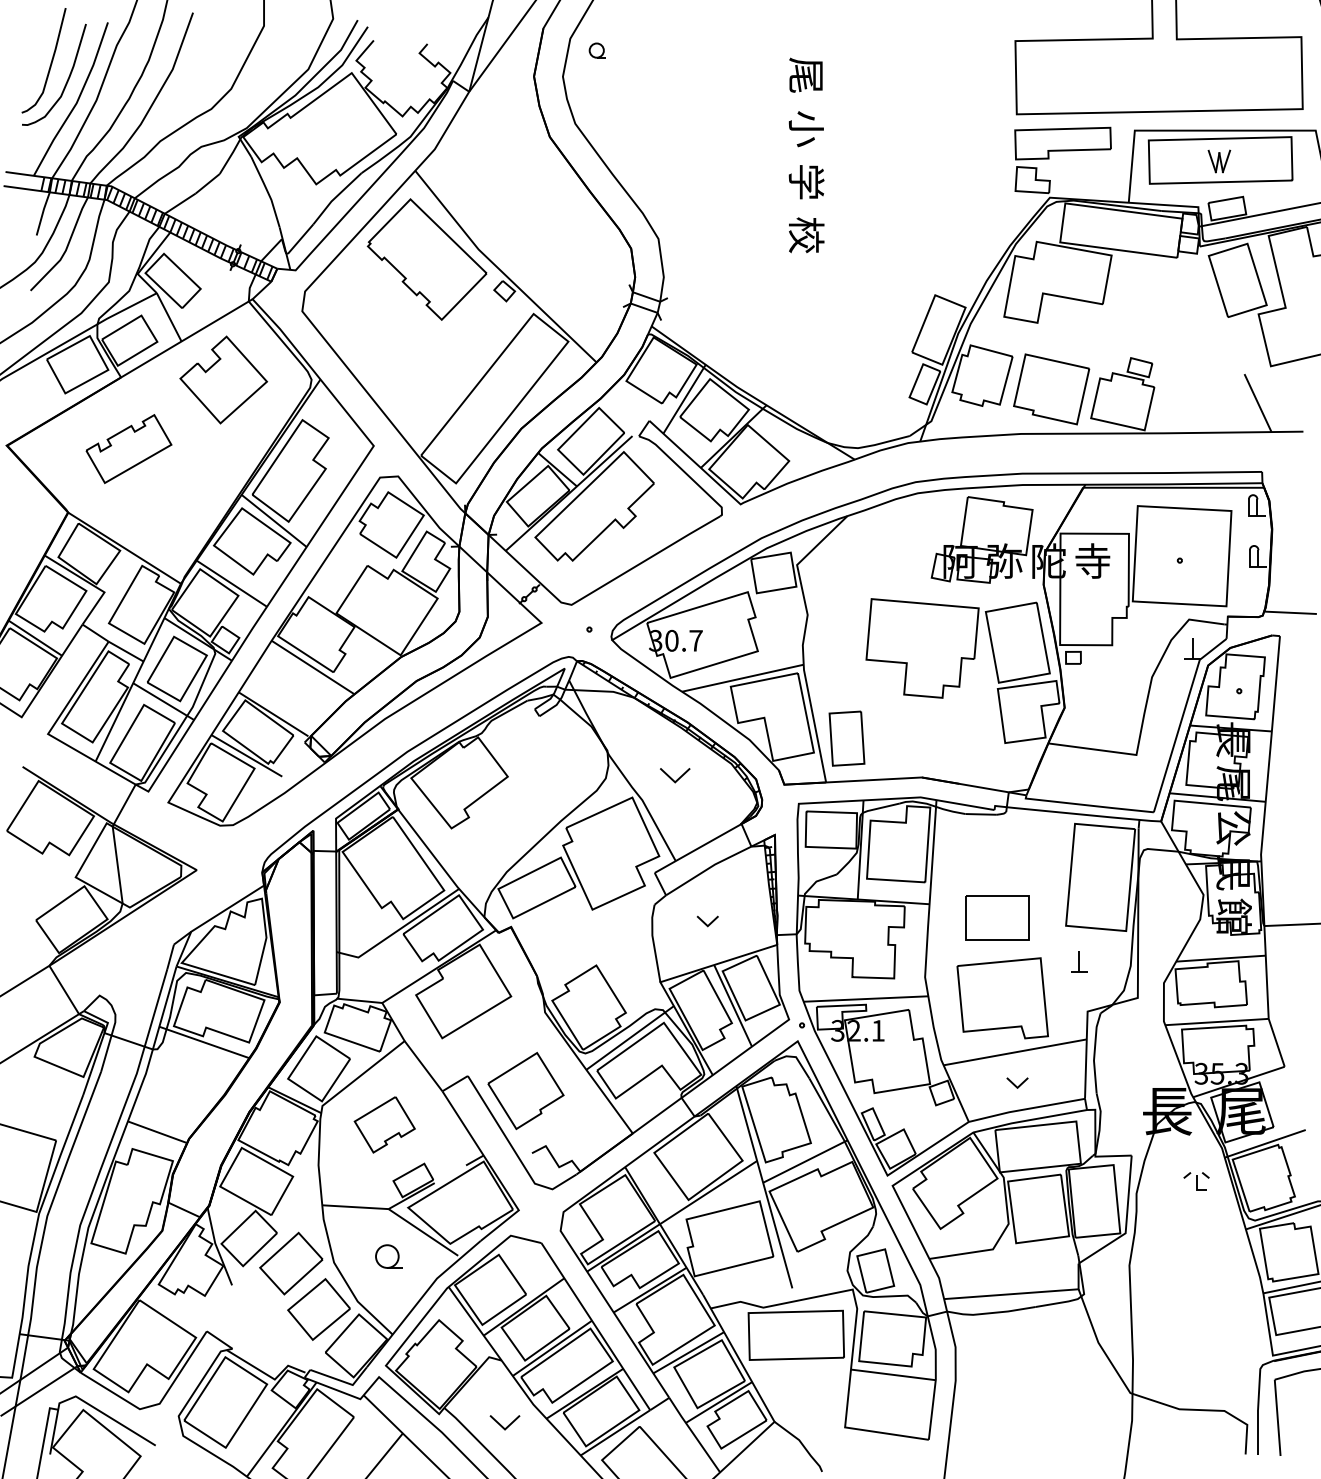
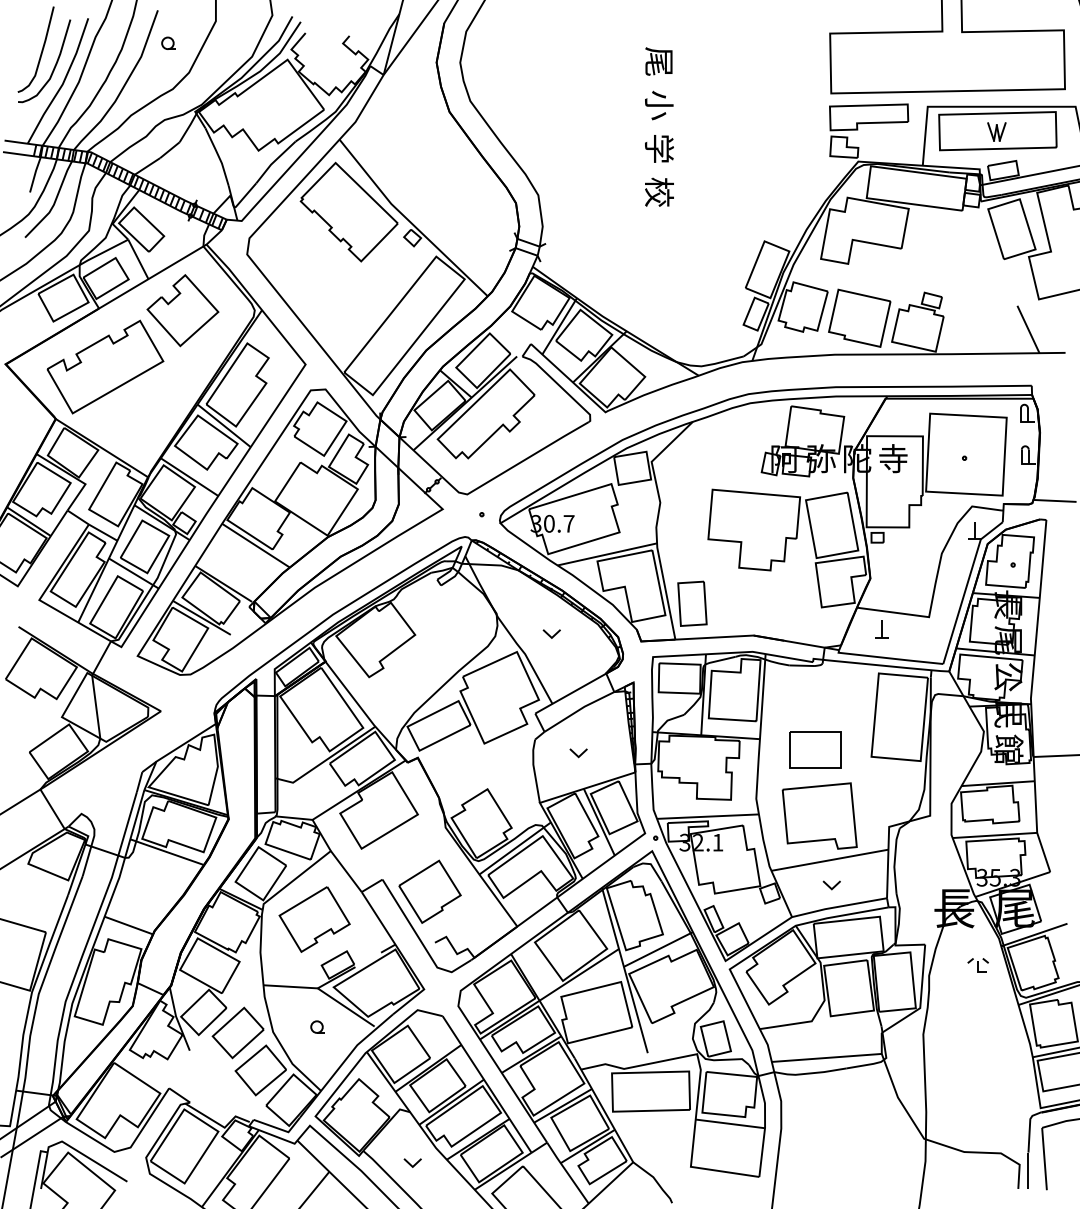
part: (597, 49) -> (168, 42), moved
part: (128, 448) -> (105, 366), size x1.67
part: (674, 774) -> (551, 633), size x0.71
part: (1078, 962) -> (881, 629), moved
part: (384, 1124) -> (314, 919), size x1.43
part: (388, 1255) -> (317, 1026), size x0.62
part: (504, 1422) -> (412, 1162), size x0.71

